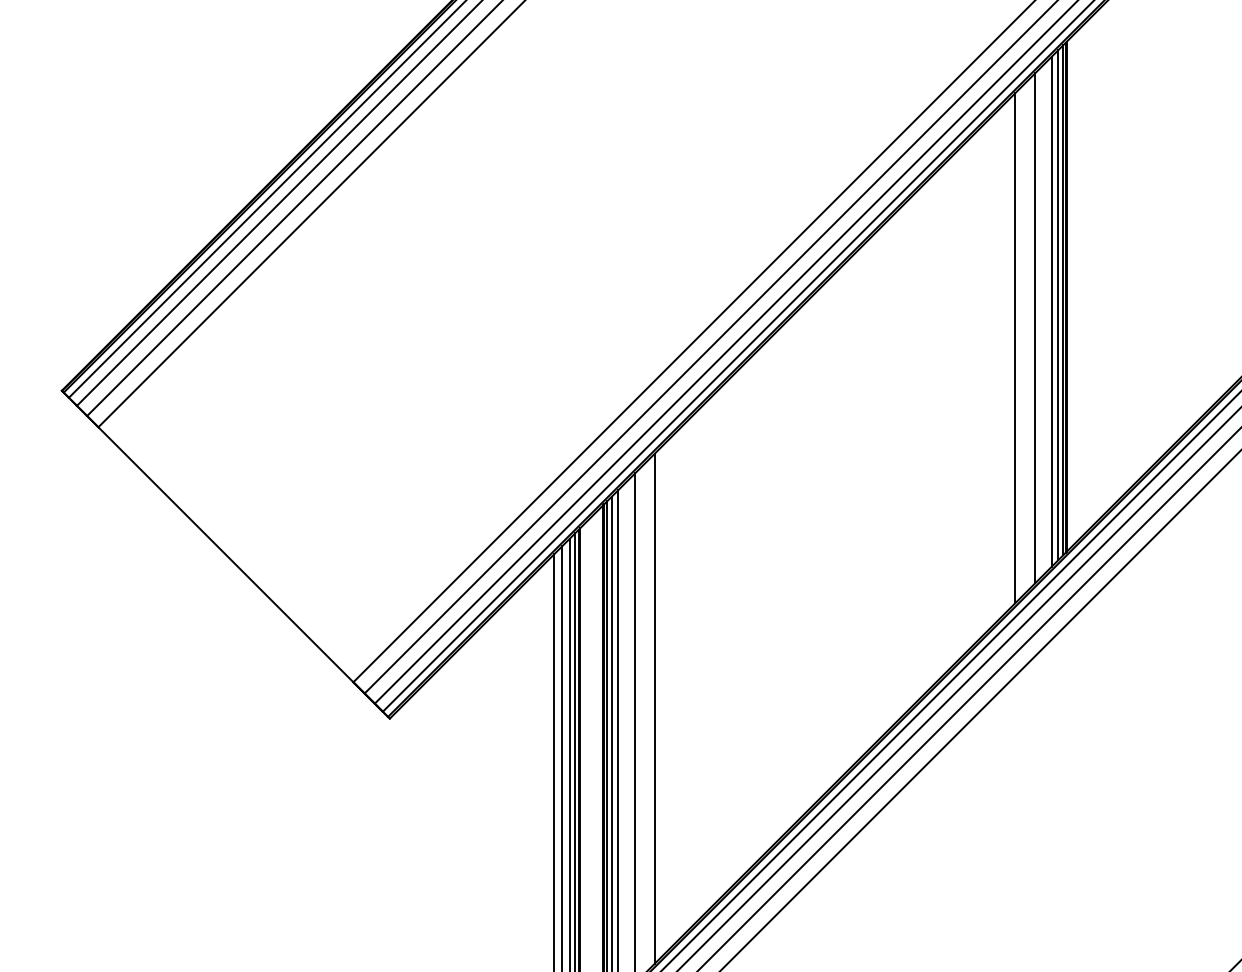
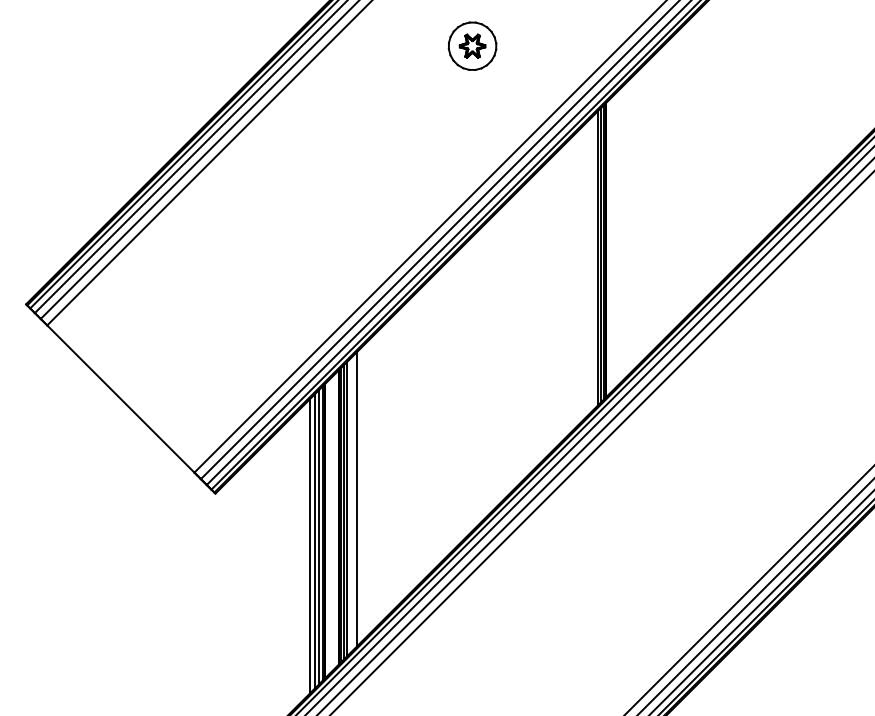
line: (1034, 328) -> (587, 268), removed
line: (1015, 347) -> (576, 279), removed
line: (654, 708) -> (368, 487), removed

